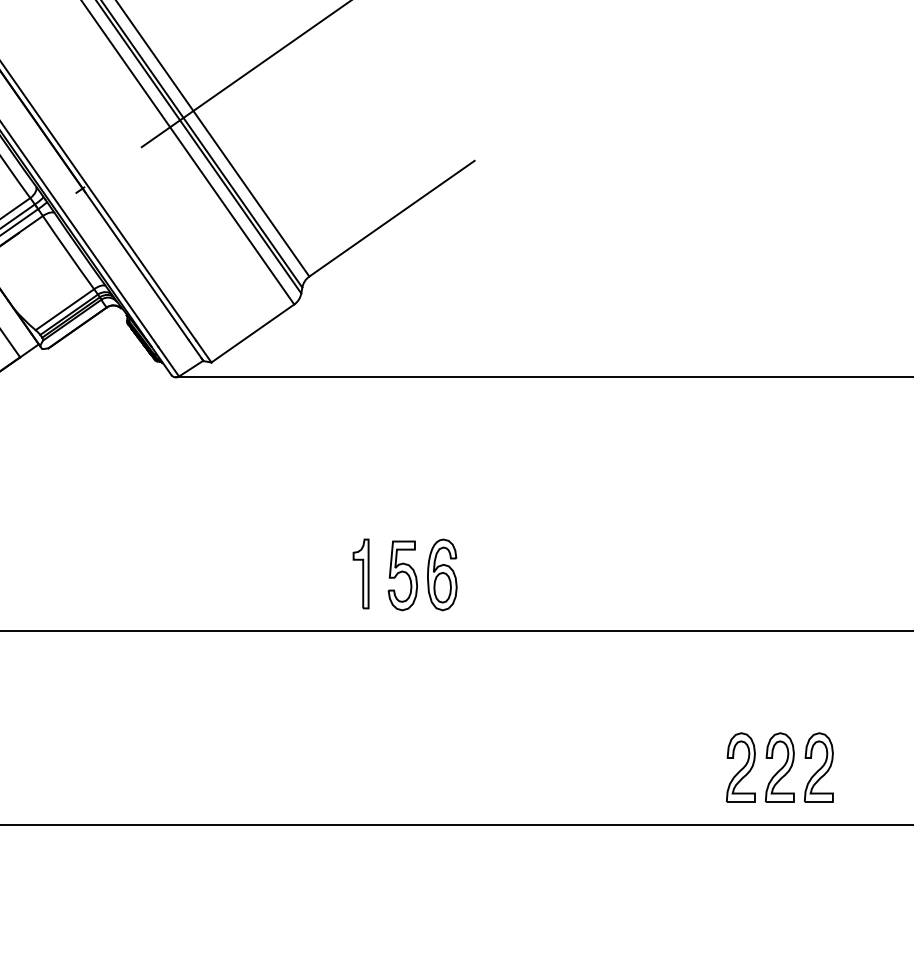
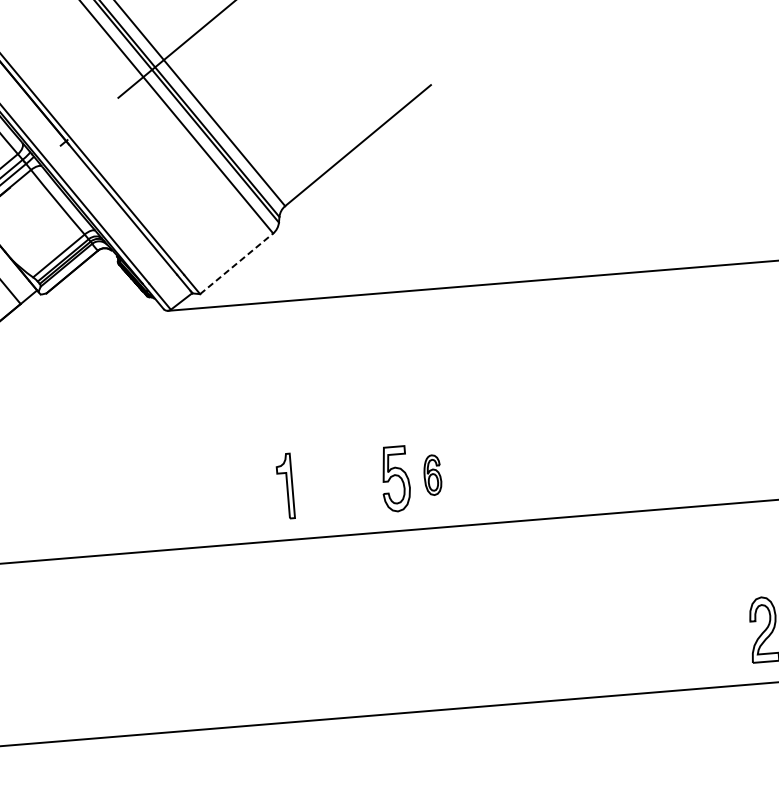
line: (252, 333) -> (236, 263), solid -> dashed
part: (360, 573) -> (284, 486), moved
part: (442, 574) -> (432, 474), size x0.6
part: (740, 767) -> (726, 632), removed

